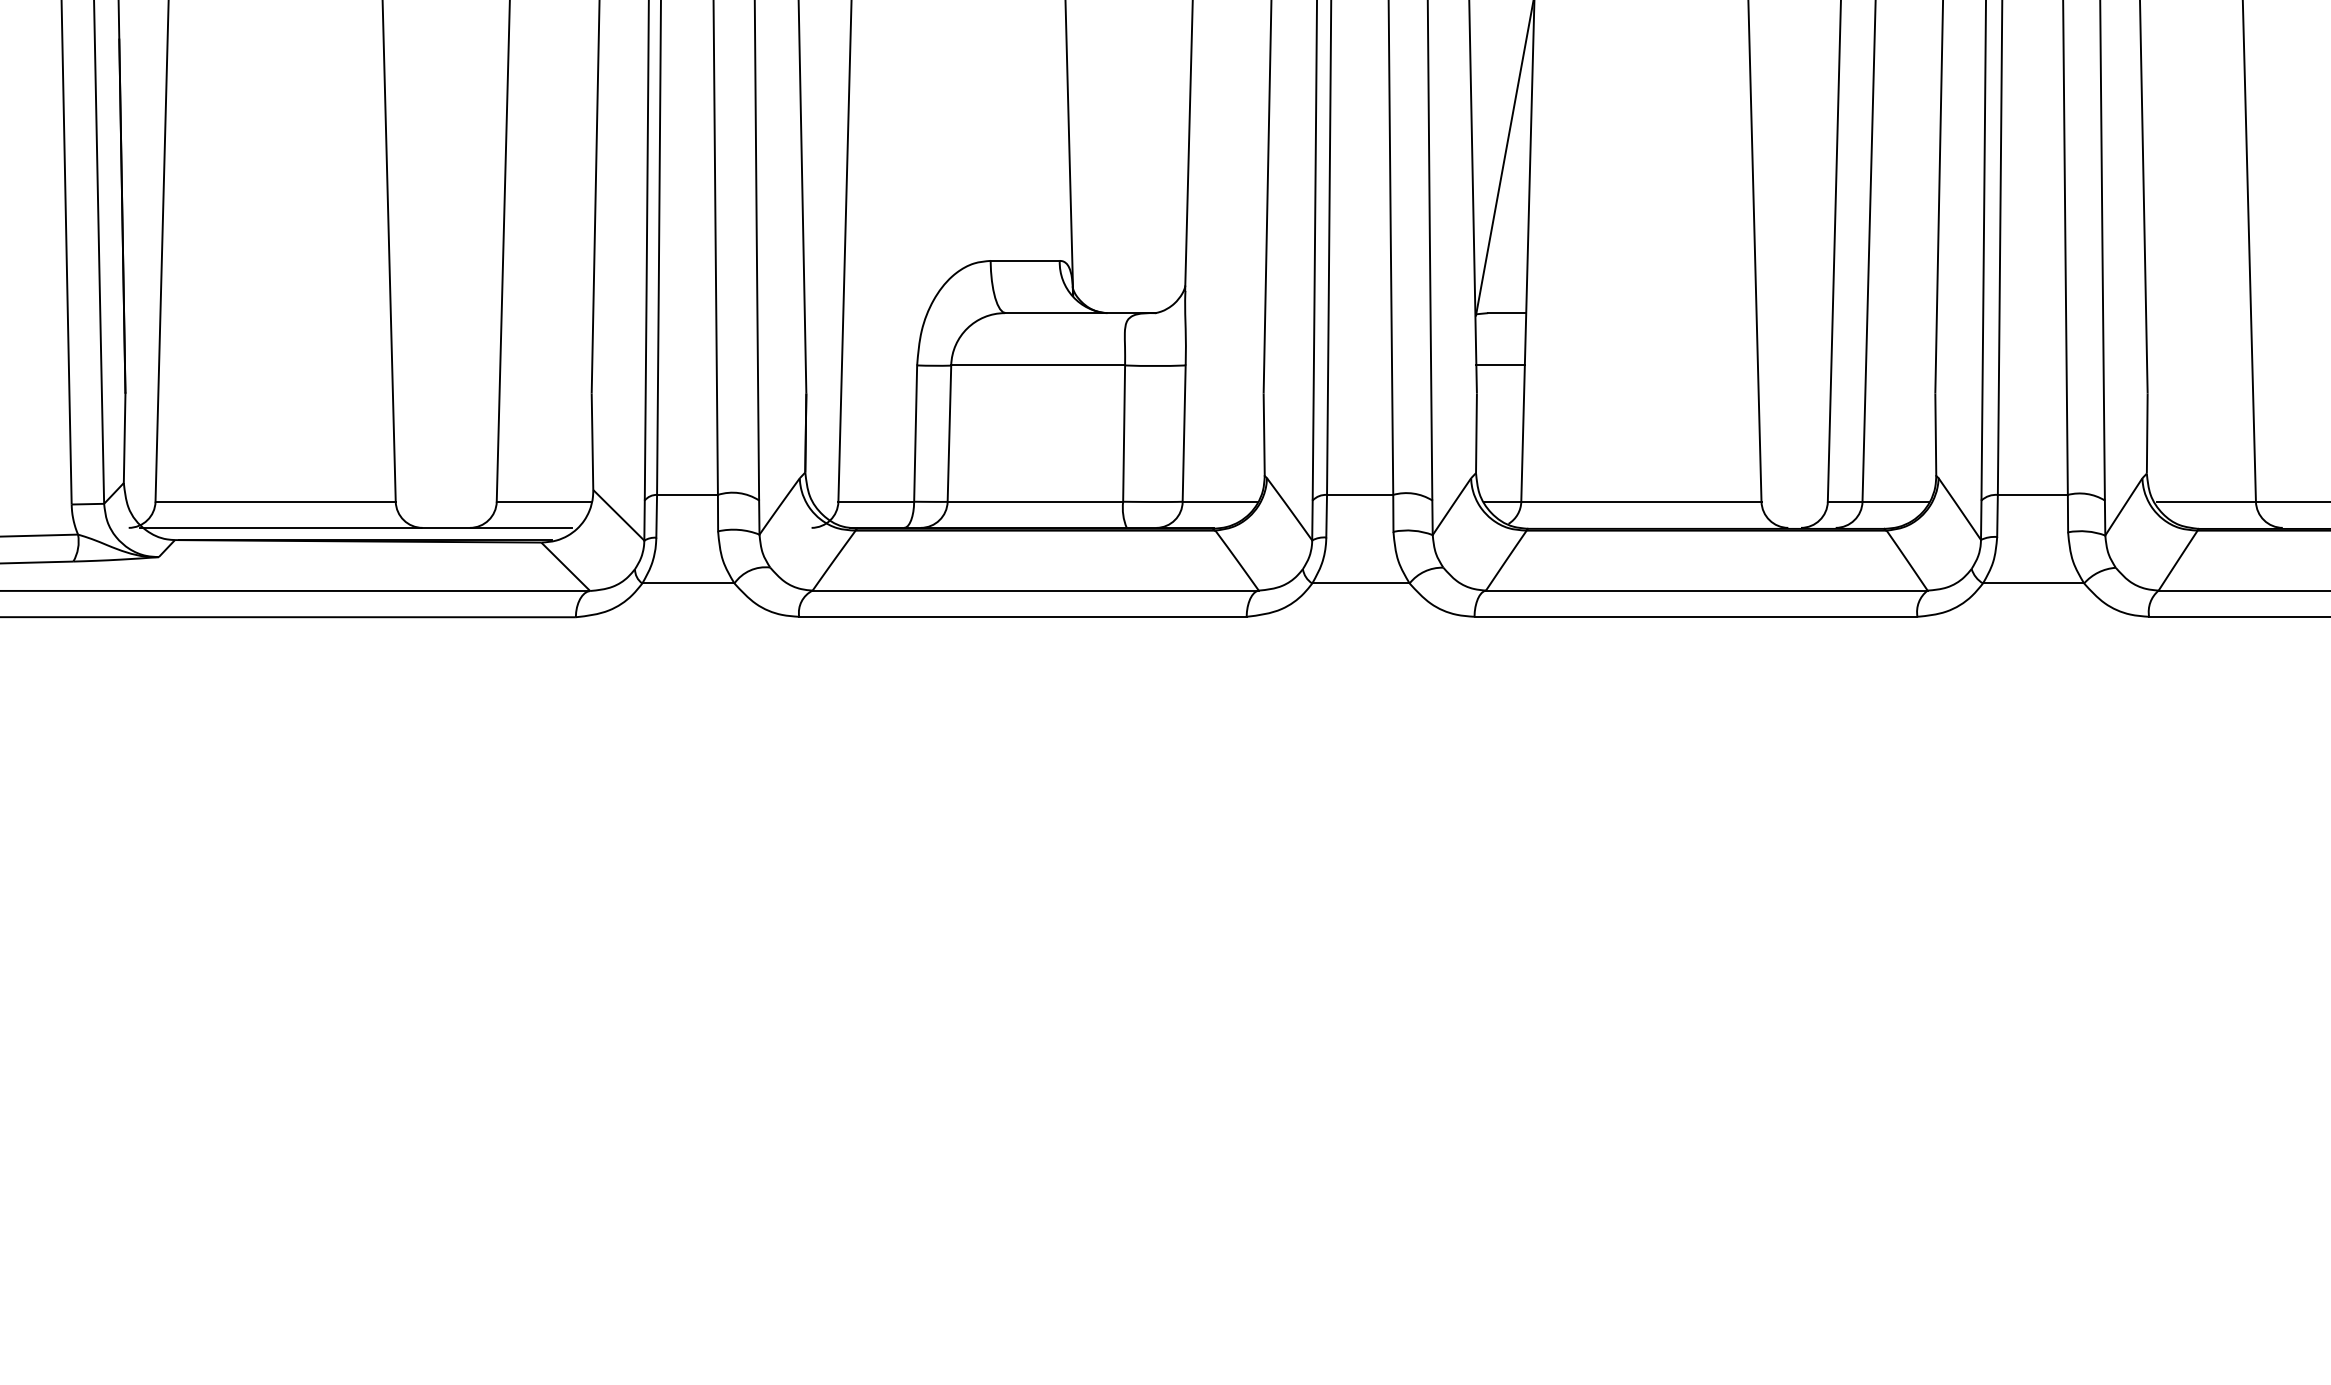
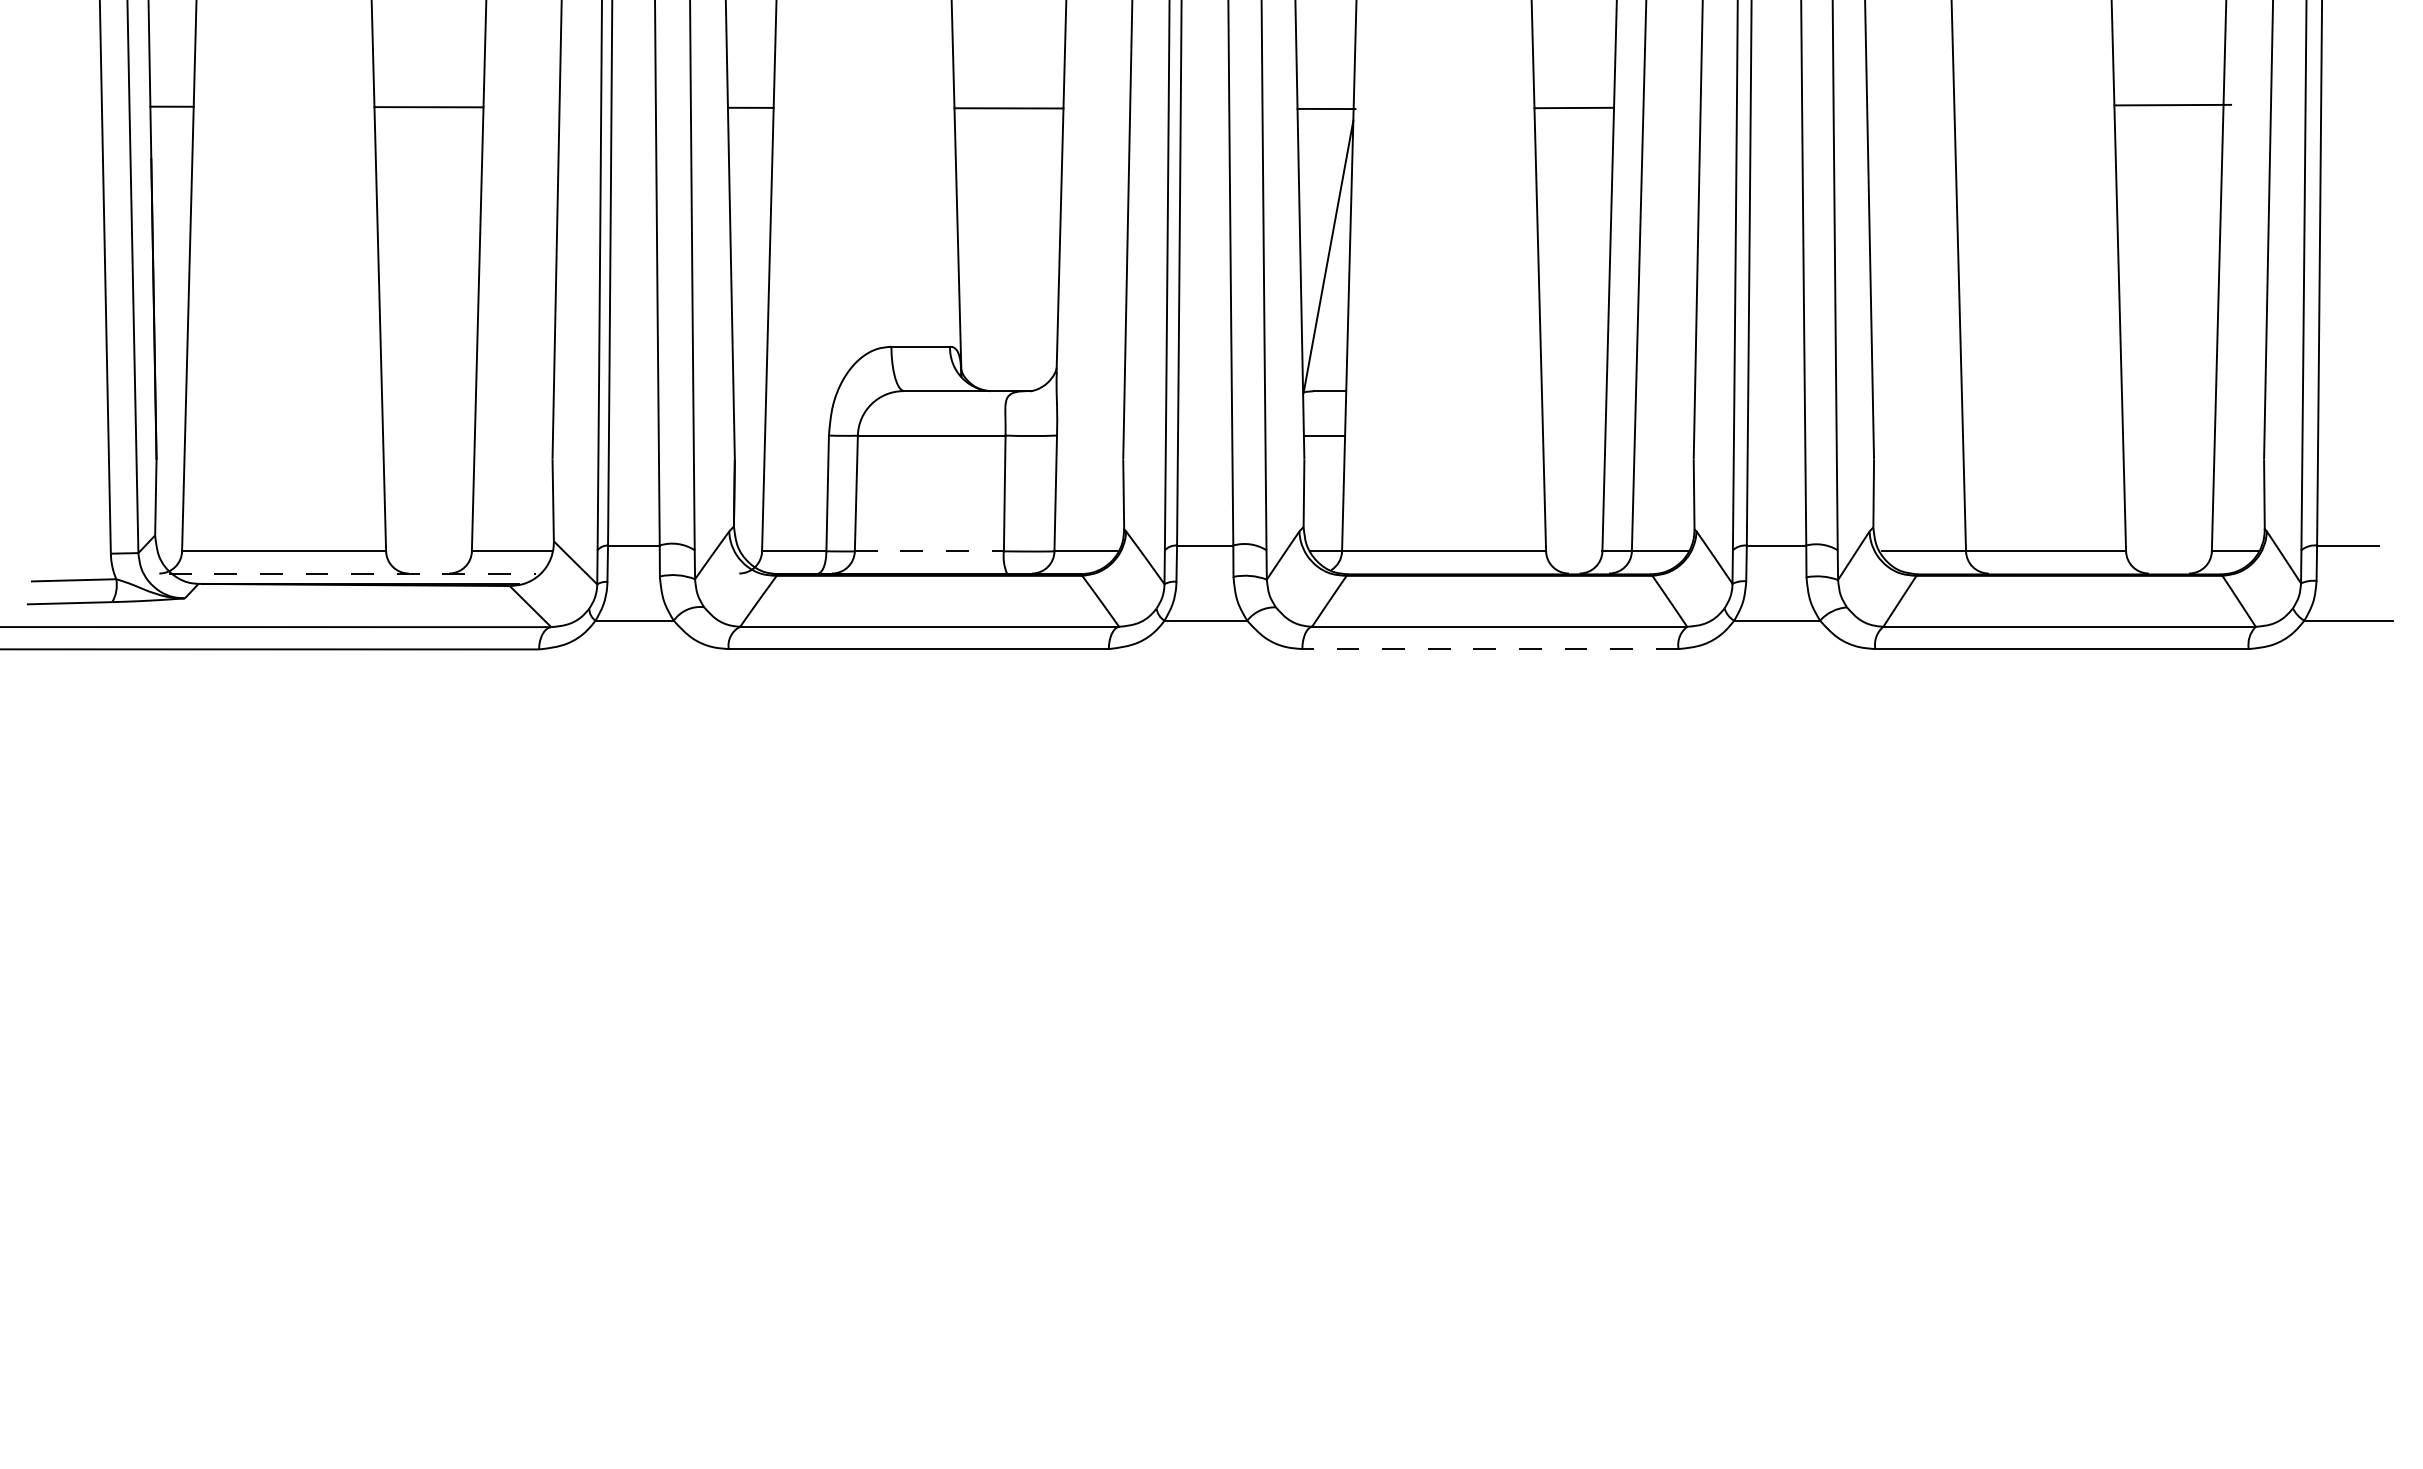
line: (1035, 501) -> (929, 551), solid -> dashed
line: (356, 527) -> (352, 573), solid -> dashed
line: (1694, 617) -> (1489, 649), solid -> dashed

